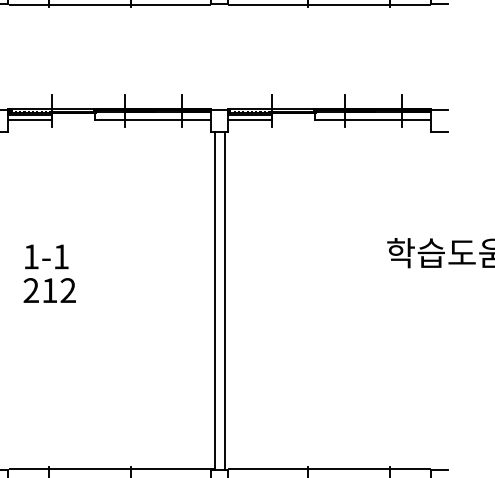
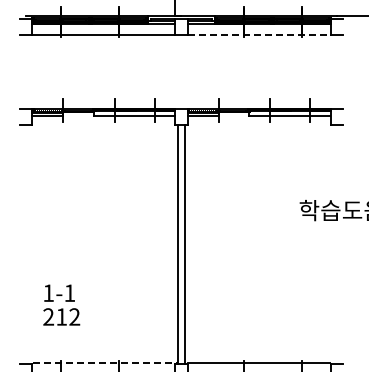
line: (330, 4) -> (259, 35), solid -> dashed
text: (49, 272) -> (61, 304), moved
line: (113, 468) -> (106, 362), solid -> dashed

